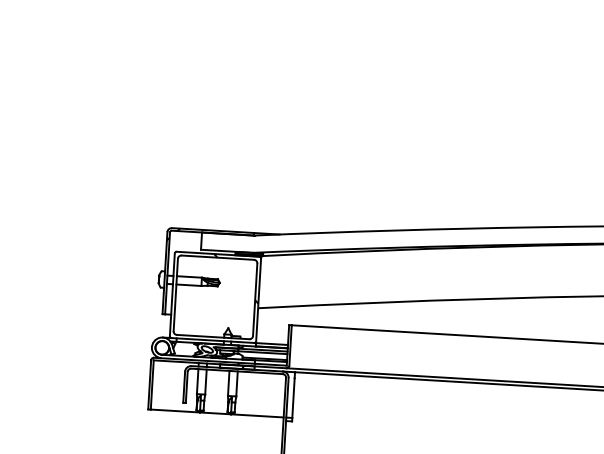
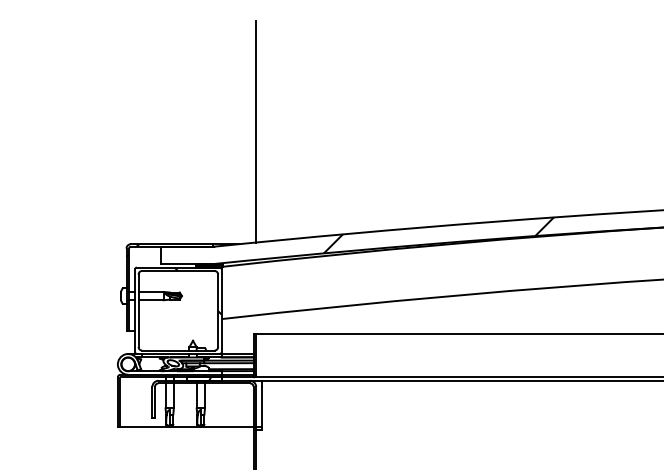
line: (304, 123) -> (256, 131), added
hatch: (479, 237) -> (438, 235), added

